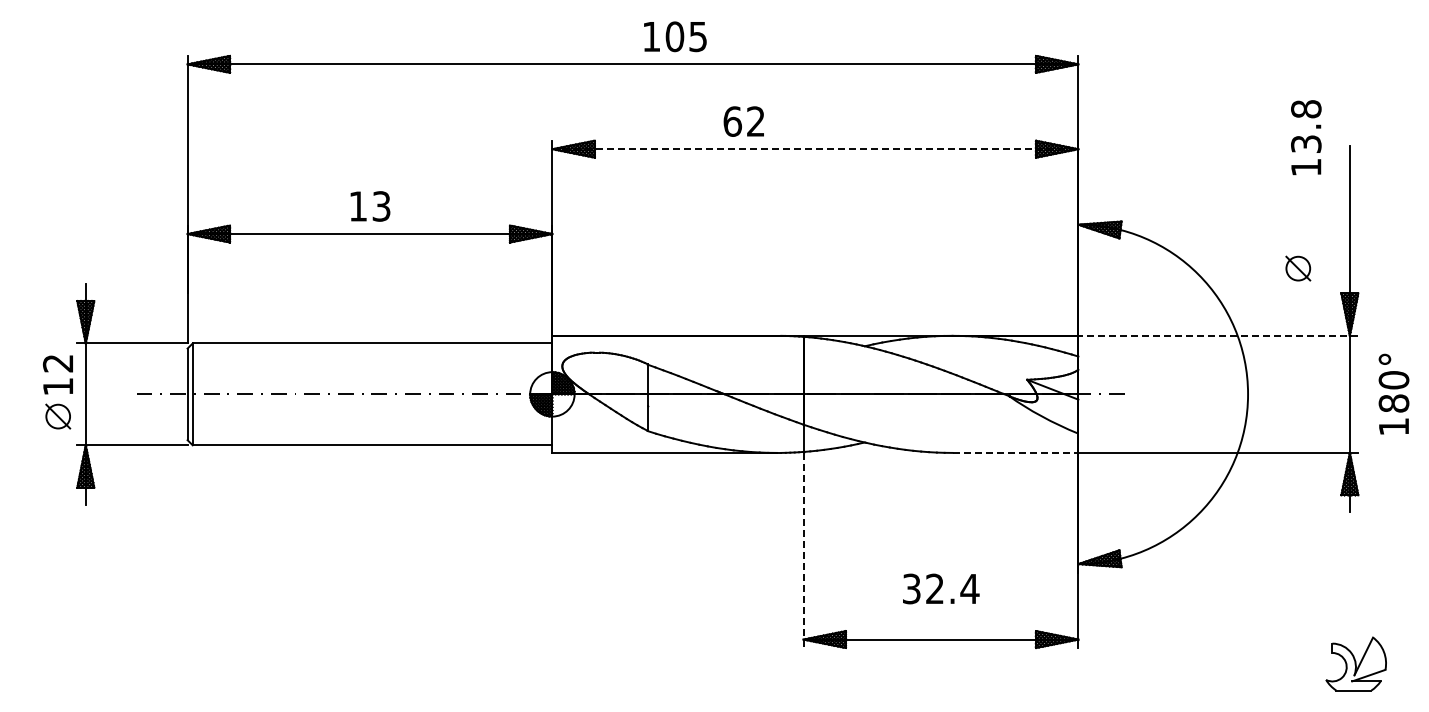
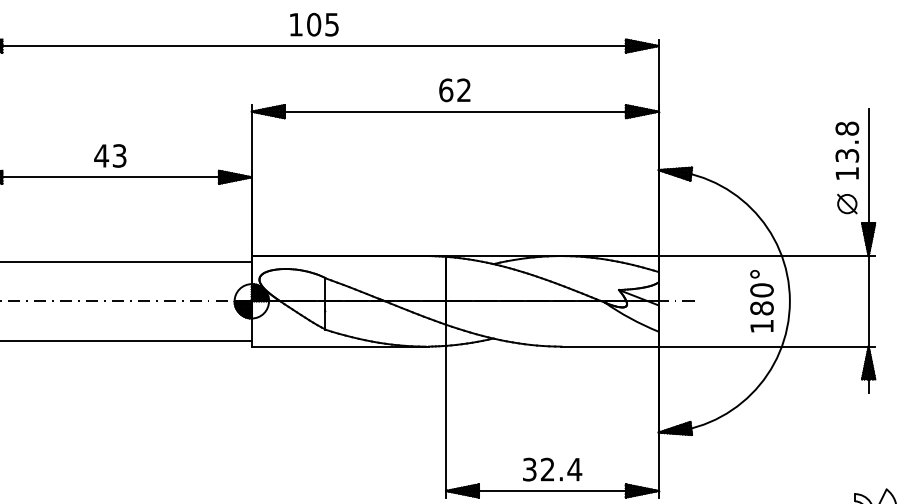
text: (675, 36) -> (314, 24), moved
text: (743, 121) -> (454, 90), moved
text: (1306, 137) -> (847, 150), moved
line: (815, 149) -> (455, 111), dashed -> solid
text: (357, 206) -> (101, 156), 13 -> 43
part: (1298, 268) -> (847, 203), moved
line: (1218, 335) -> (767, 255), dashed -> solid
text: (1393, 393) -> (761, 300), moved
line: (1015, 452) -> (610, 346), dashed -> solid
line: (803, 550) -> (446, 422), dashed -> solid
text: (941, 588) -> (552, 469), moved

